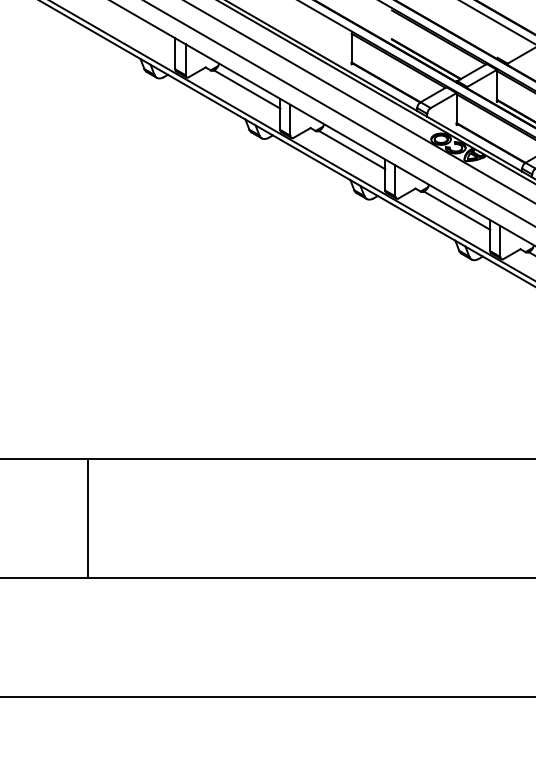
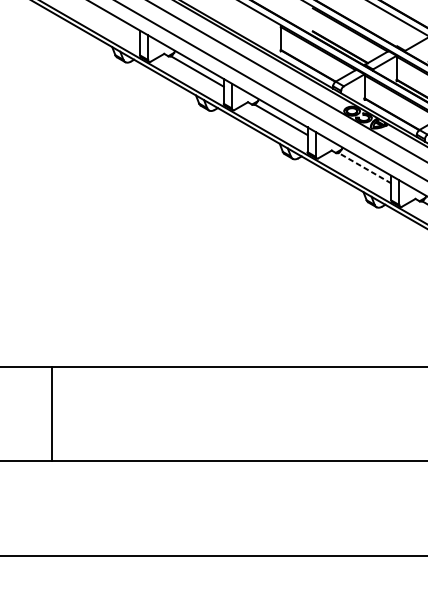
line: (456, 210) -> (364, 168), solid -> dashed
line: (87, 518) -> (51, 413), moved

